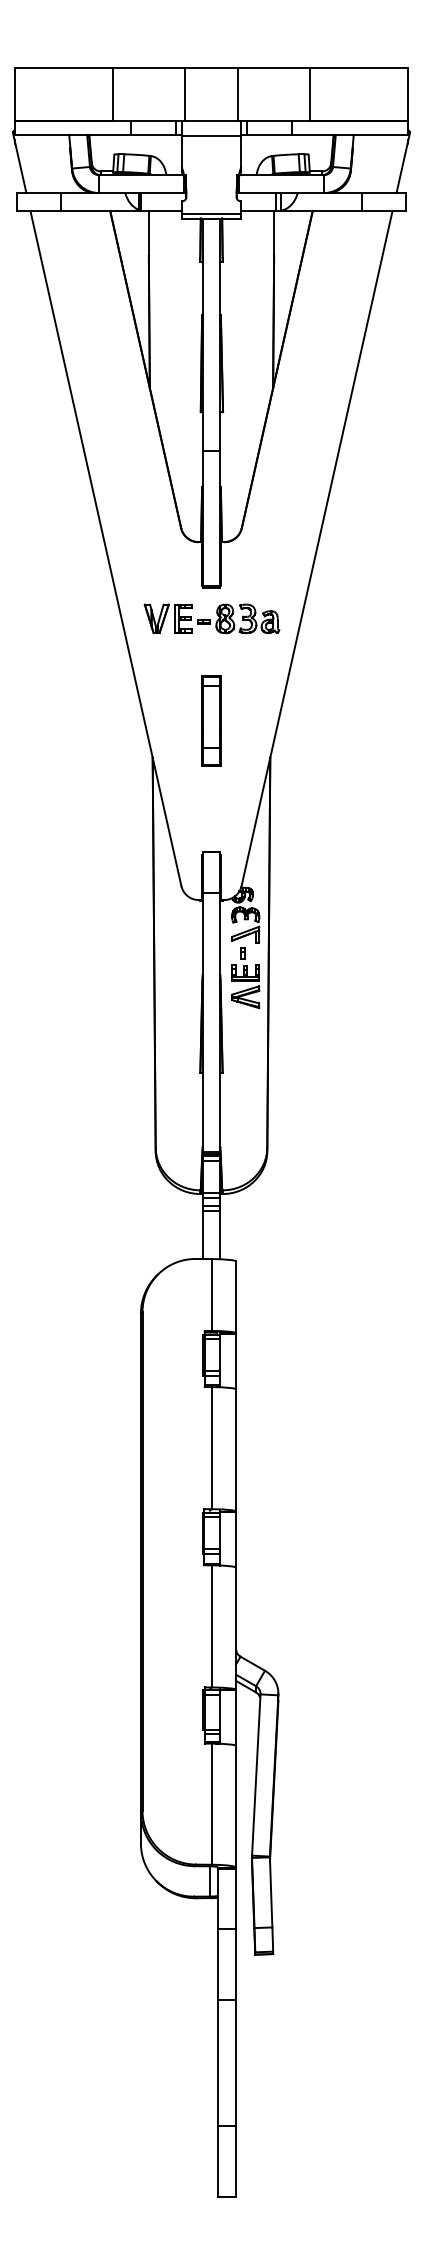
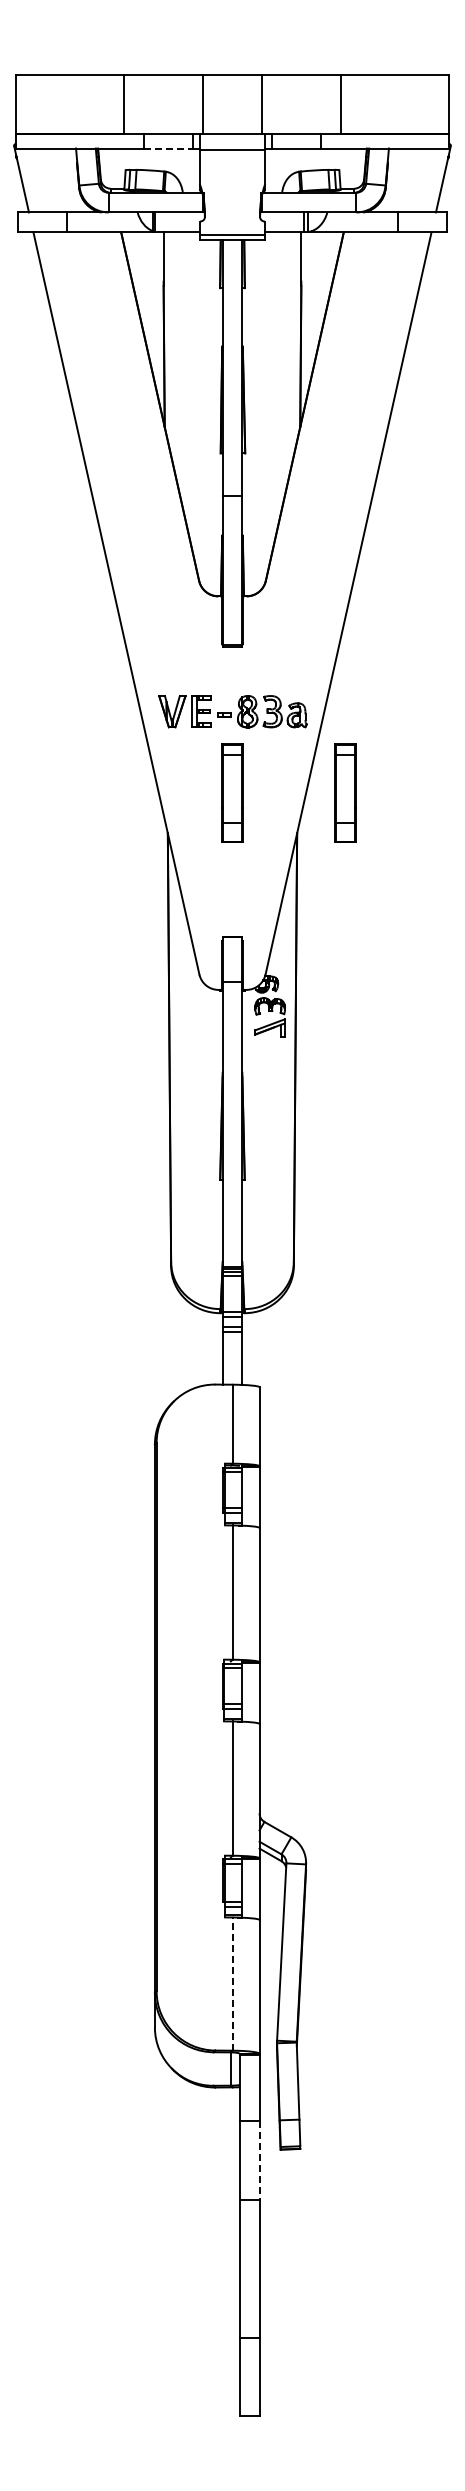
line: (153, 134) -> (168, 148), solid -> dashed
part: (211, 618) -> (232, 711), moved
part: (314, 720) -> (345, 792), added
part: (245, 977) -> (269, 1075), removed
line: (211, 1804) -> (232, 1984), solid -> dashed
line: (236, 1964) -> (259, 2160), solid -> dashed

